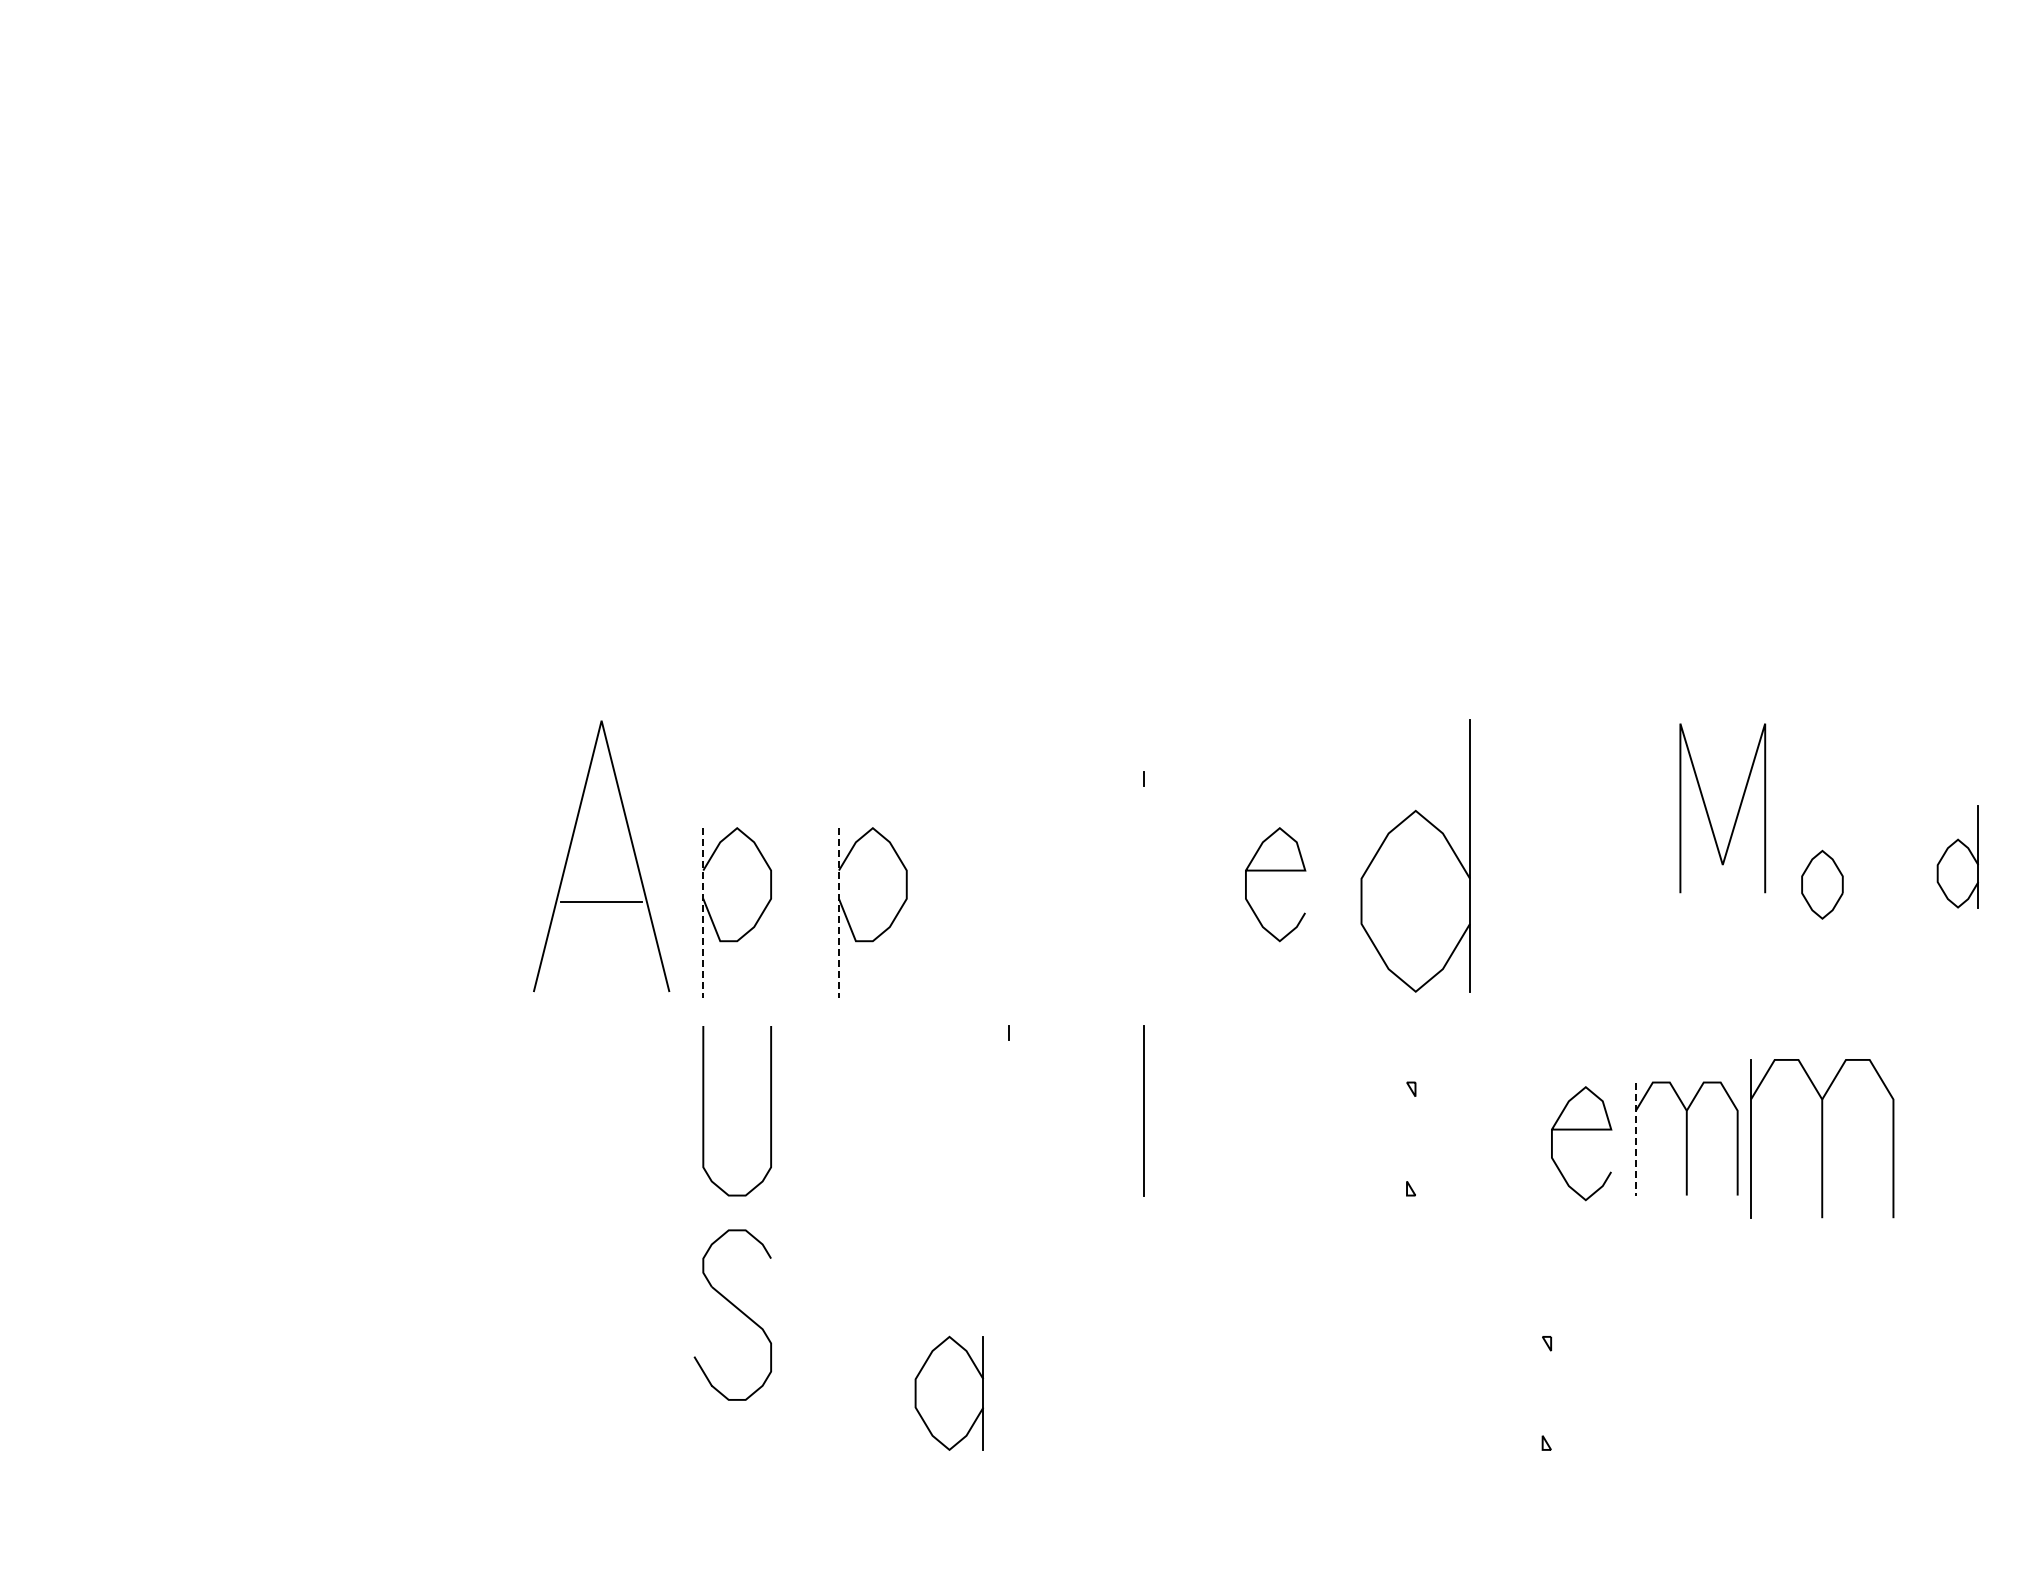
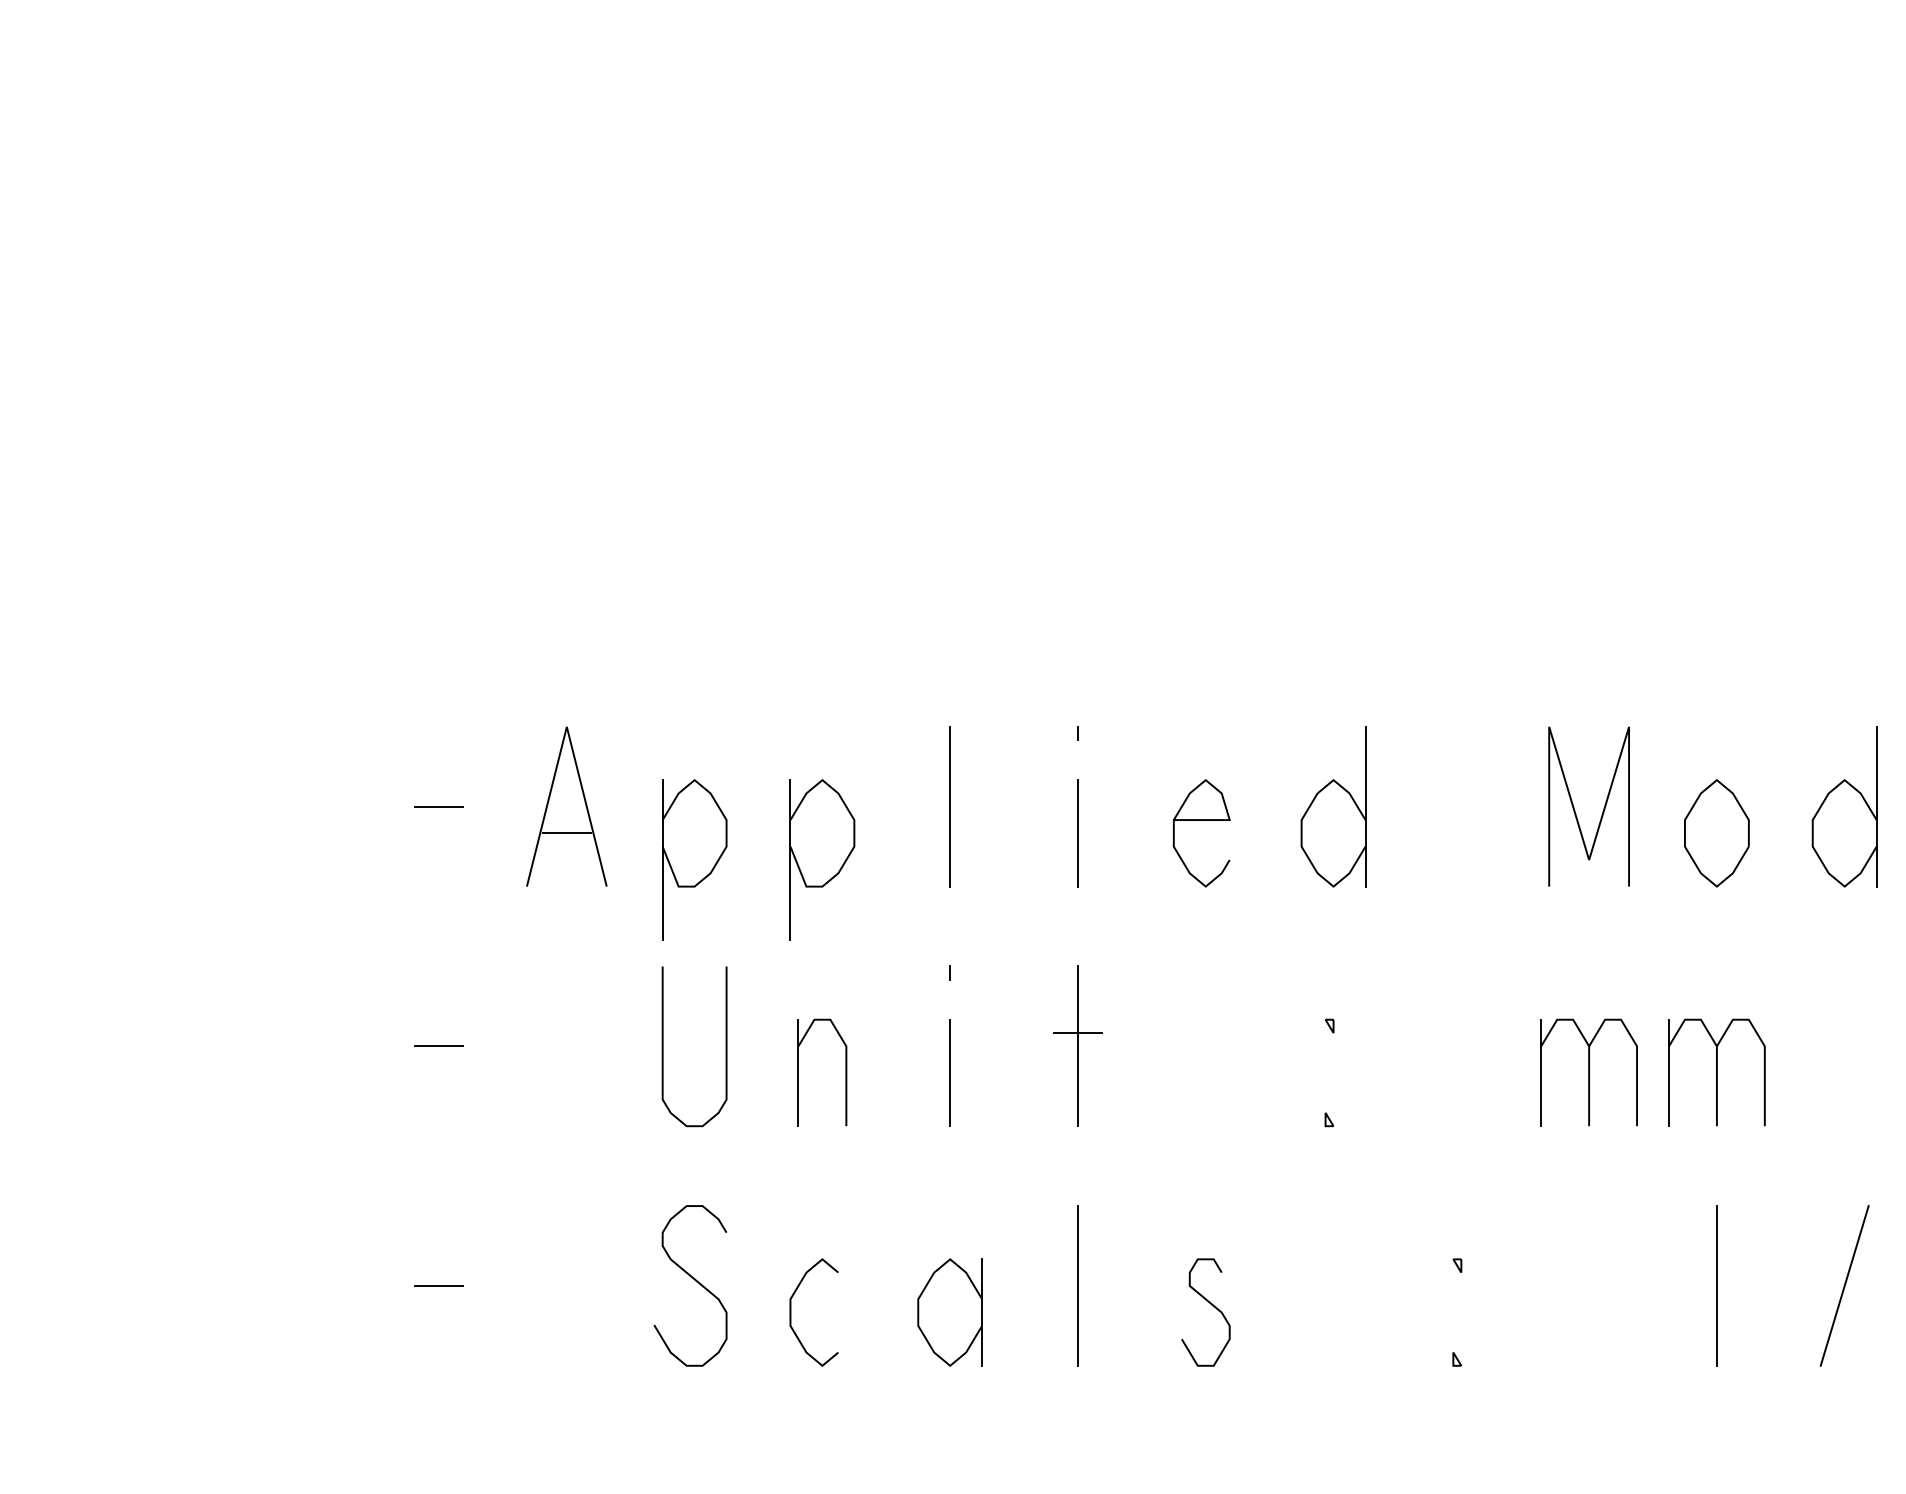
line: (1708, 813) -> (1575, 811), moved
line: (465, 856) -> (438, 806), added
part: (601, 856) -> (566, 806), size x0.62
line: (1008, 856) -> (950, 806), added
part: (1414, 856) -> (1332, 806), size x0.62
part: (1957, 856) -> (1844, 806), size x1.67
line: (1144, 884) -> (1078, 833), added
part: (1822, 884) -> (1716, 833), size x1.67
line: (703, 912) -> (662, 859), dashed -> solid
line: (838, 912) -> (790, 859), dashed -> solid
line: (1143, 1096) -> (1077, 1032), added
line: (465, 1110) -> (438, 1046), added
curve: (1581, 1130) -> (1489, 1064), removed
part: (847, 1138) -> (798, 1072), added
line: (1008, 1138) -> (950, 1072), added
part: (1822, 1138) -> (1716, 1072), size x0.71
line: (1635, 1139) -> (1540, 1073), dashed -> solid
part: (737, 1309) -> (694, 1280), moved
line: (1144, 1364) -> (1078, 1285), added
line: (1822, 1364) -> (1716, 1285), added
line: (1957, 1364) -> (1844, 1285), added
line: (465, 1365) -> (438, 1286), added
curve: (1286, 1386) -> (1212, 1306), added
curve: (839, 1392) -> (790, 1311), added
part: (948, 1392) -> (949, 1311), moved

